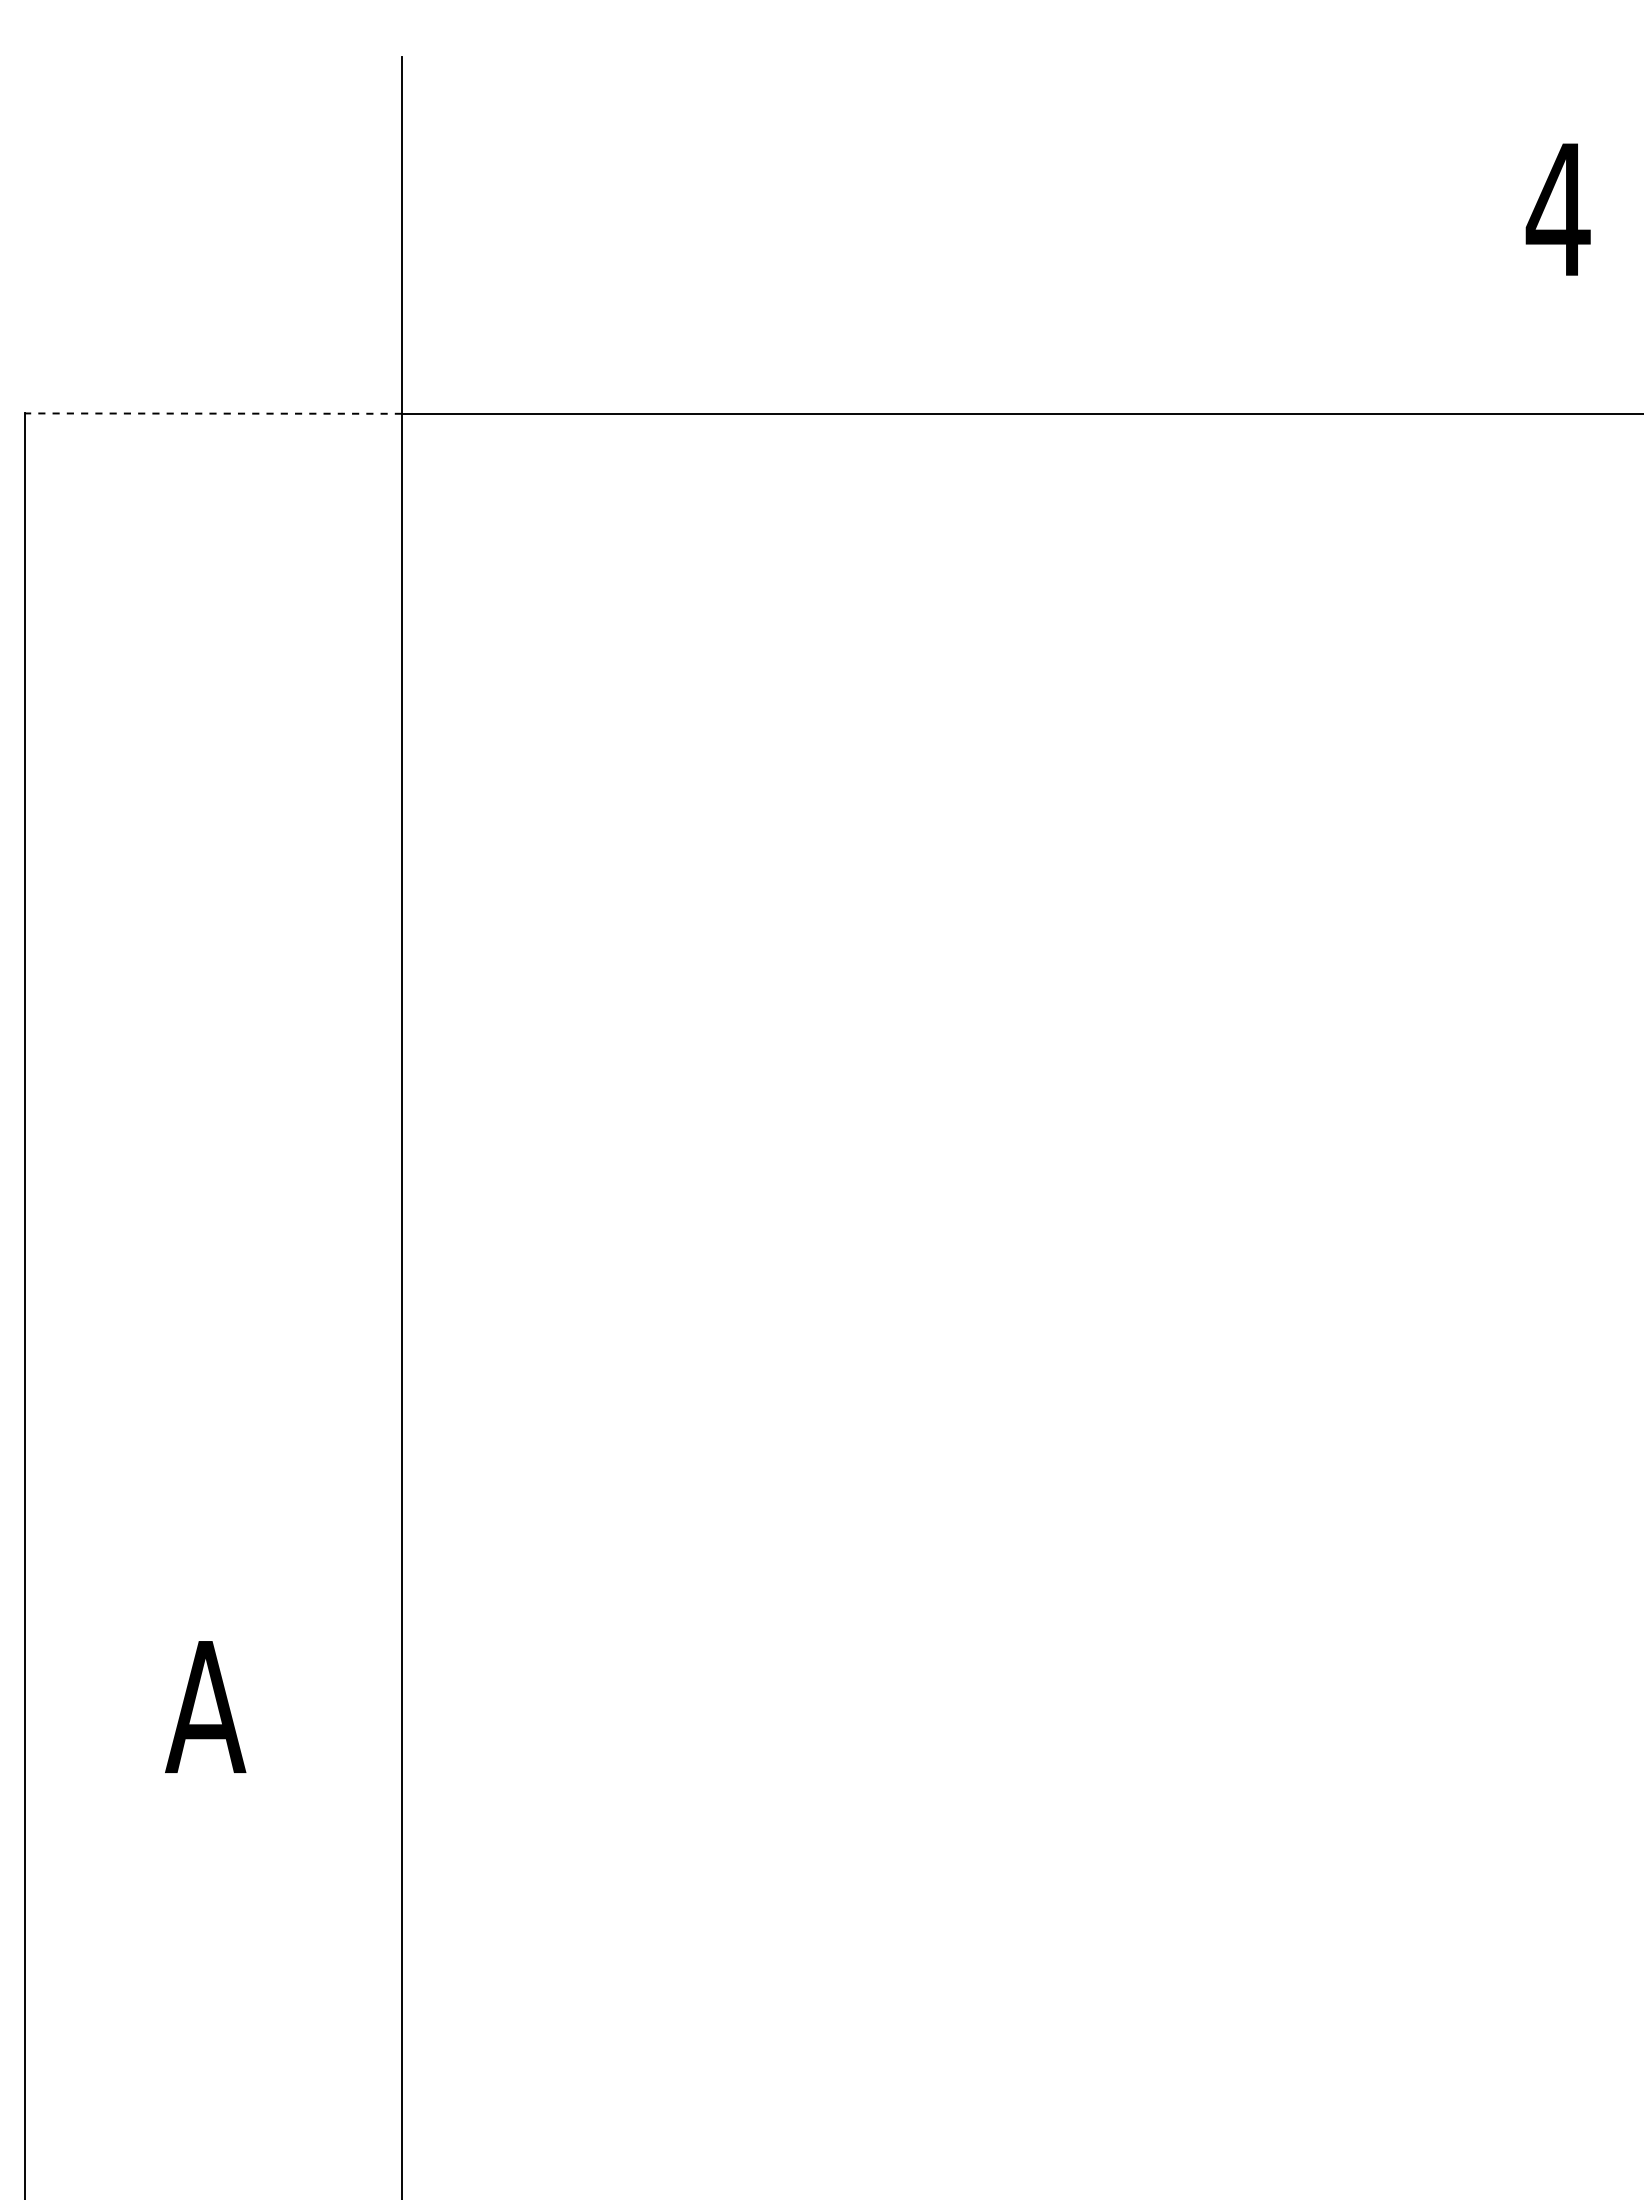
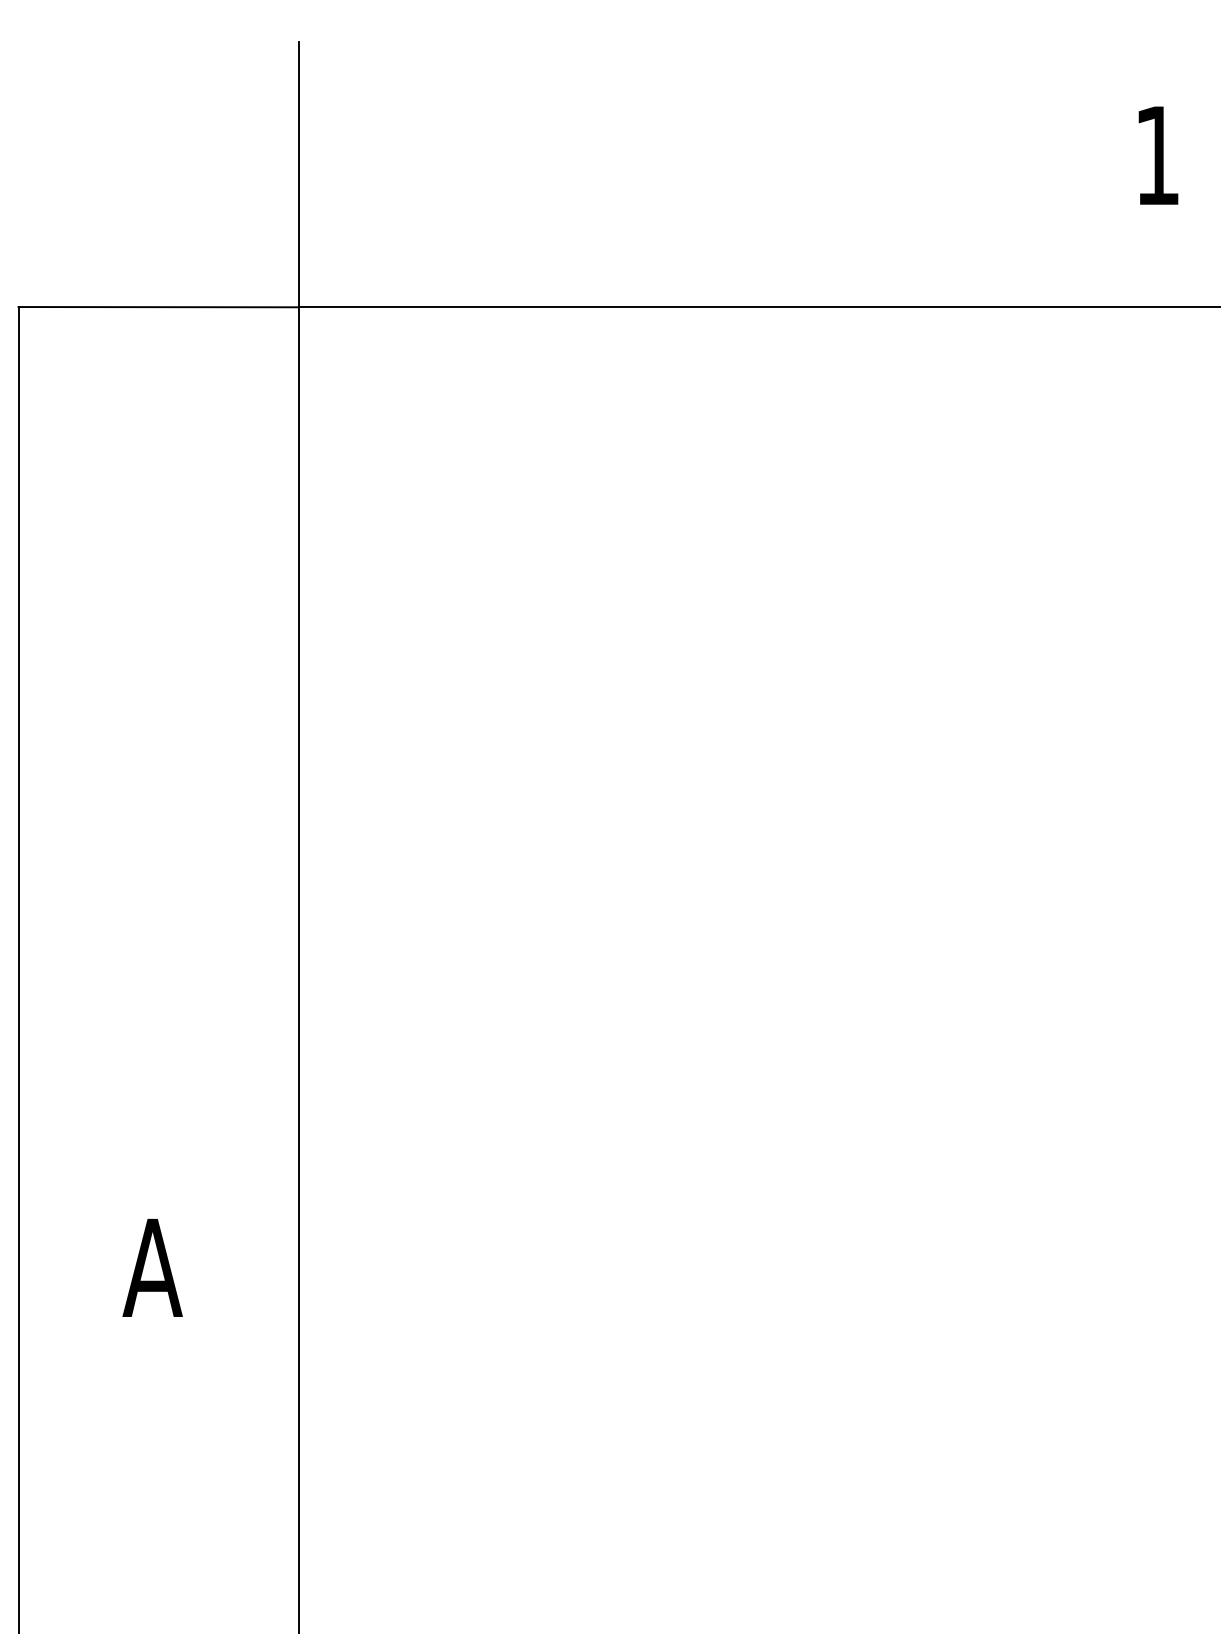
text: (1557, 209) -> (1156, 155), 4 -> 1
line: (213, 413) -> (158, 307), dashed -> solid

